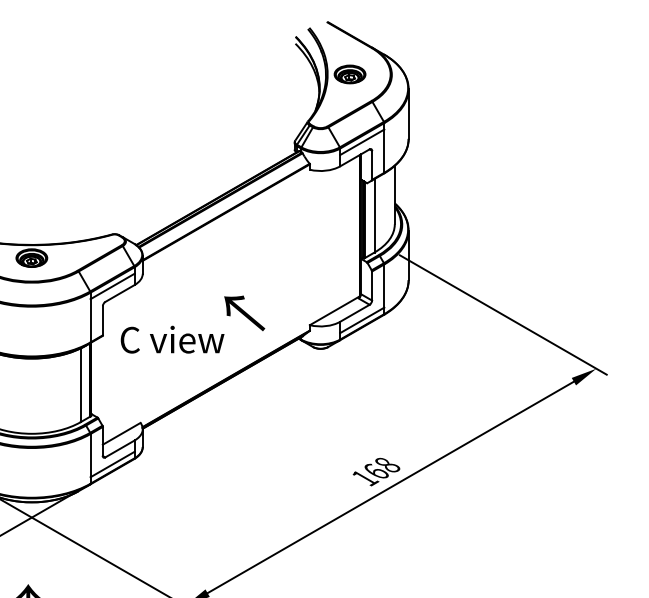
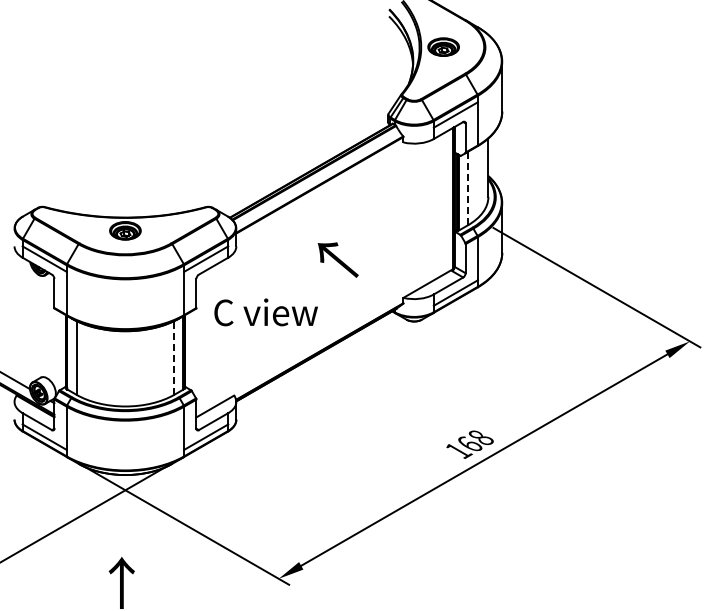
line: (374, 215) -> (468, 188), solid -> dashed
text: (243, 312) -> (337, 259), moved
line: (80, 384) -> (174, 357), solid -> dashed

